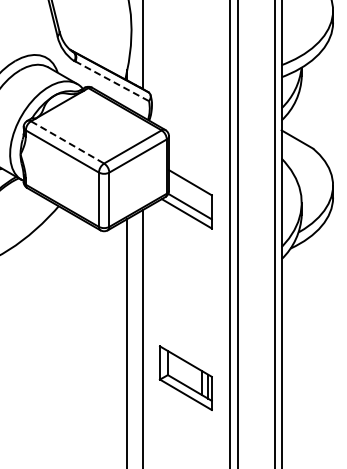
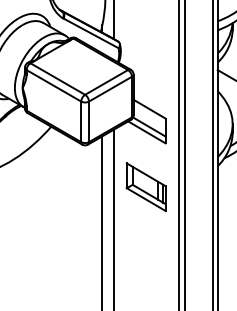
line: (112, 81) -> (91, 33), dashed -> solid
line: (68, 142) -> (58, 79), dashed -> solid
part: (185, 377) -> (145, 186), moved

